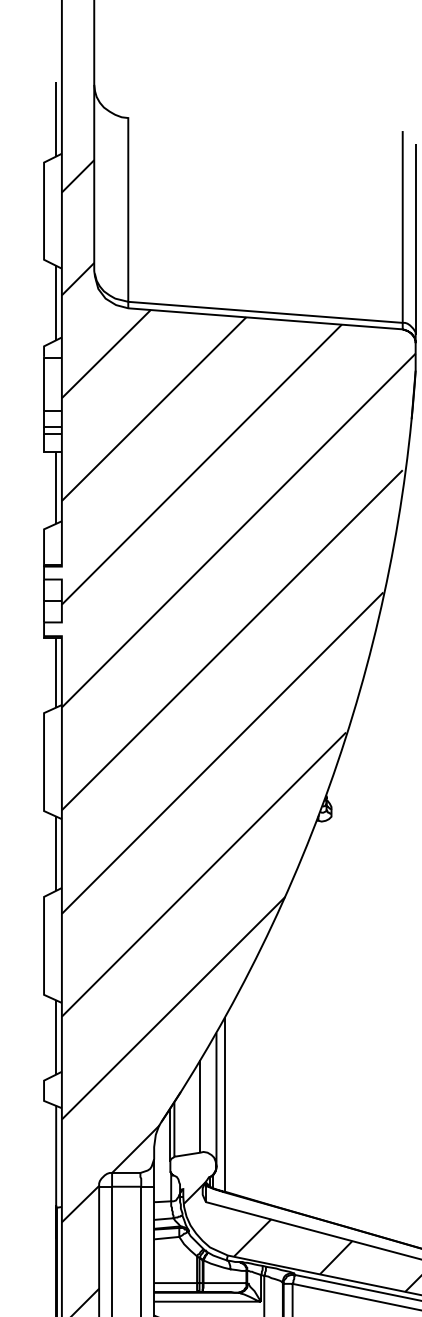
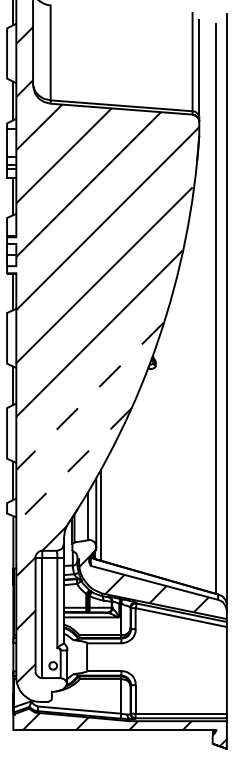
line: (203, 874) -> (89, 396), solid -> dashed
line: (174, 1007) -> (74, 465), solid -> dashed

